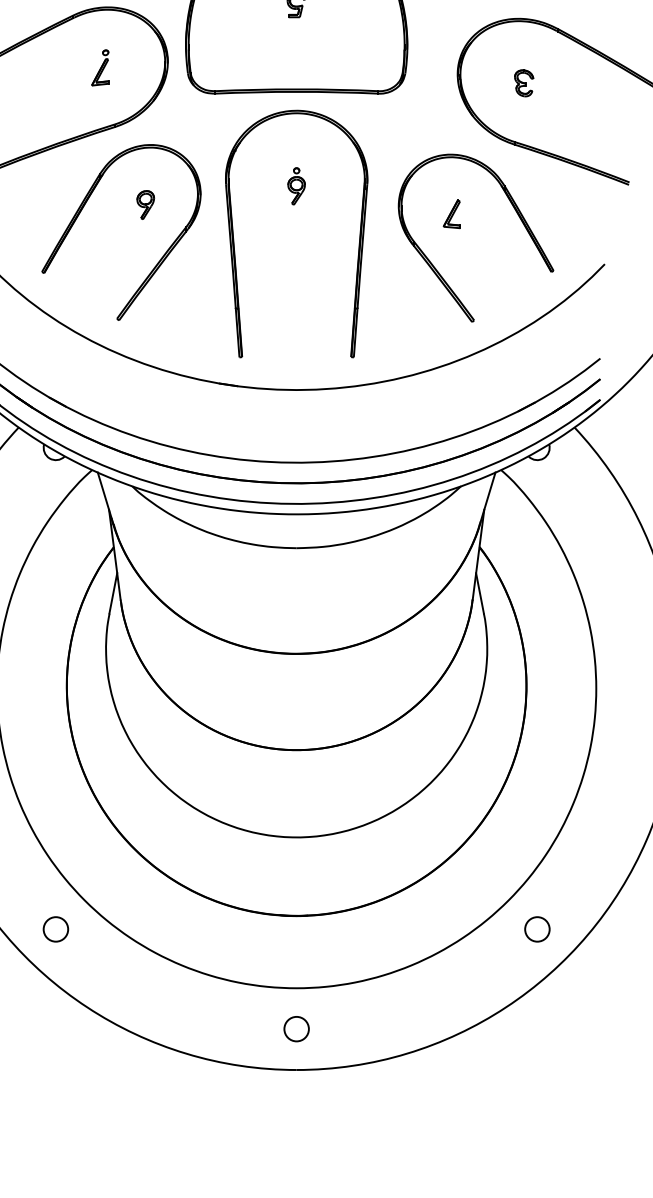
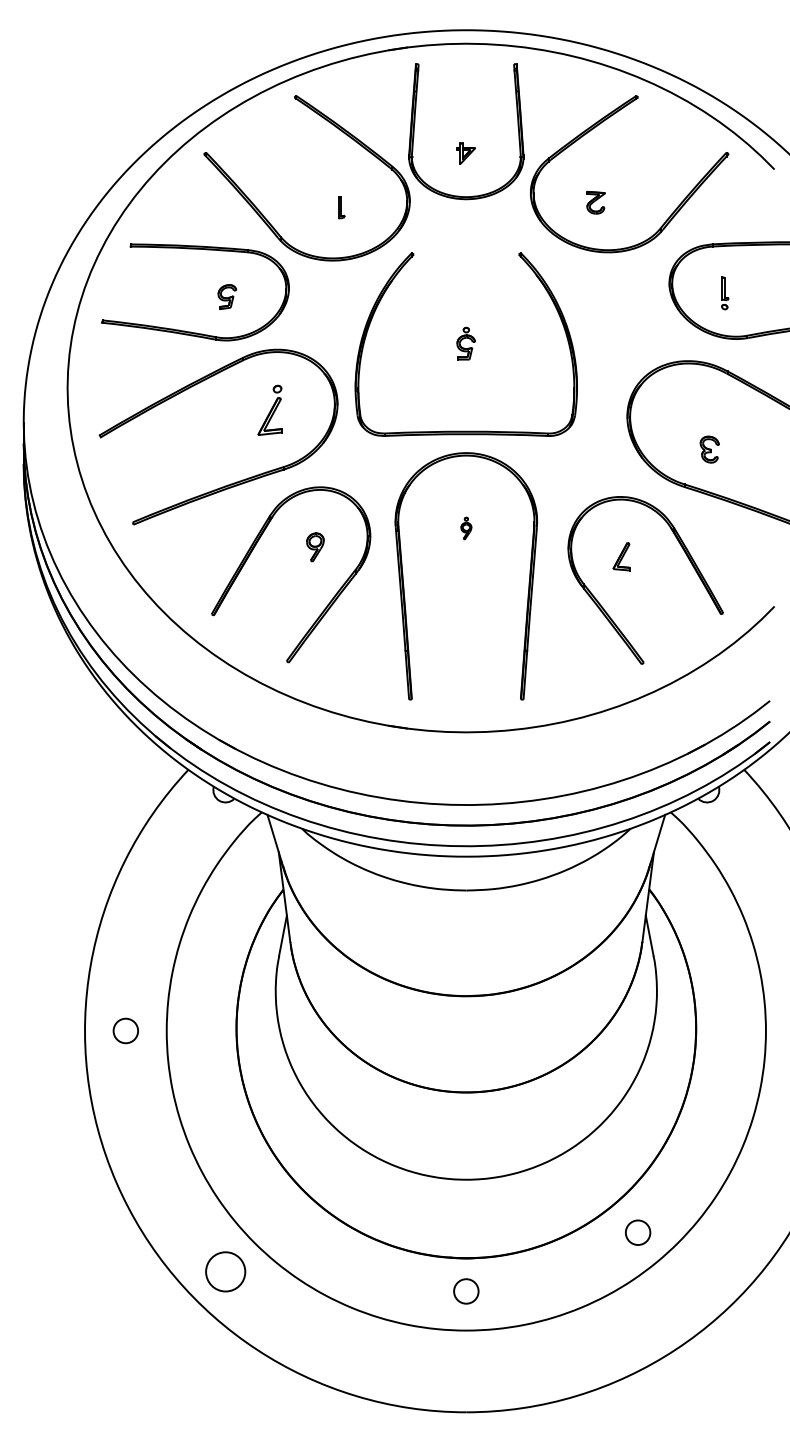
part: (99, 67) -> (269, 409), size x1.4
part: (523, 83) -> (709, 449), moved
part: (296, 186) -> (466, 528), size x0.6
circle: (55, 929) -> (225, 1271), size x1.6
circle: (537, 929) -> (638, 1232), moved
circle: (296, 1029) -> (466, 1291), moved

